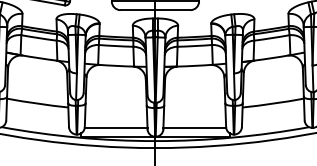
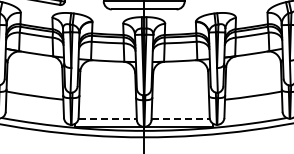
line: (116, 127) -> (108, 118), solid -> dashed
line: (195, 127) -> (181, 118), solid -> dashed

